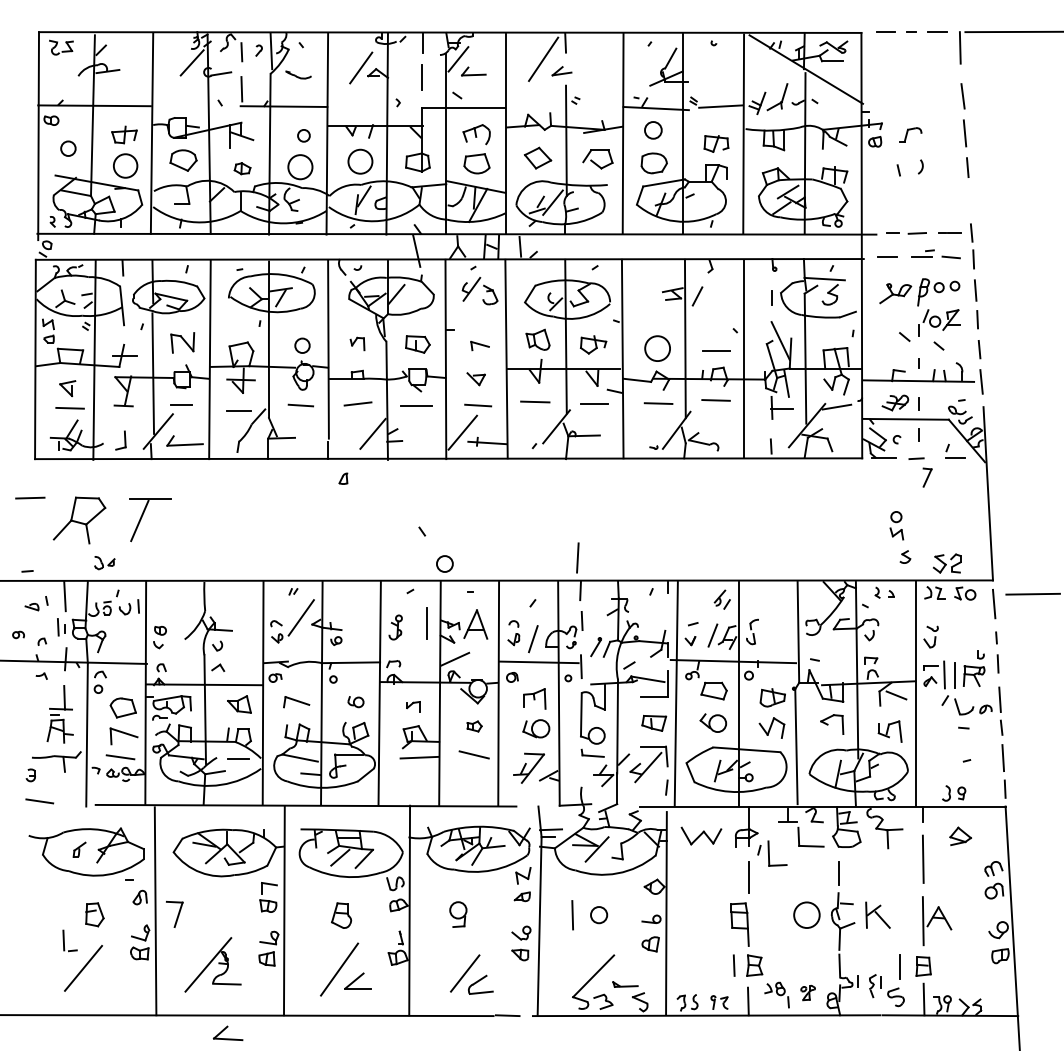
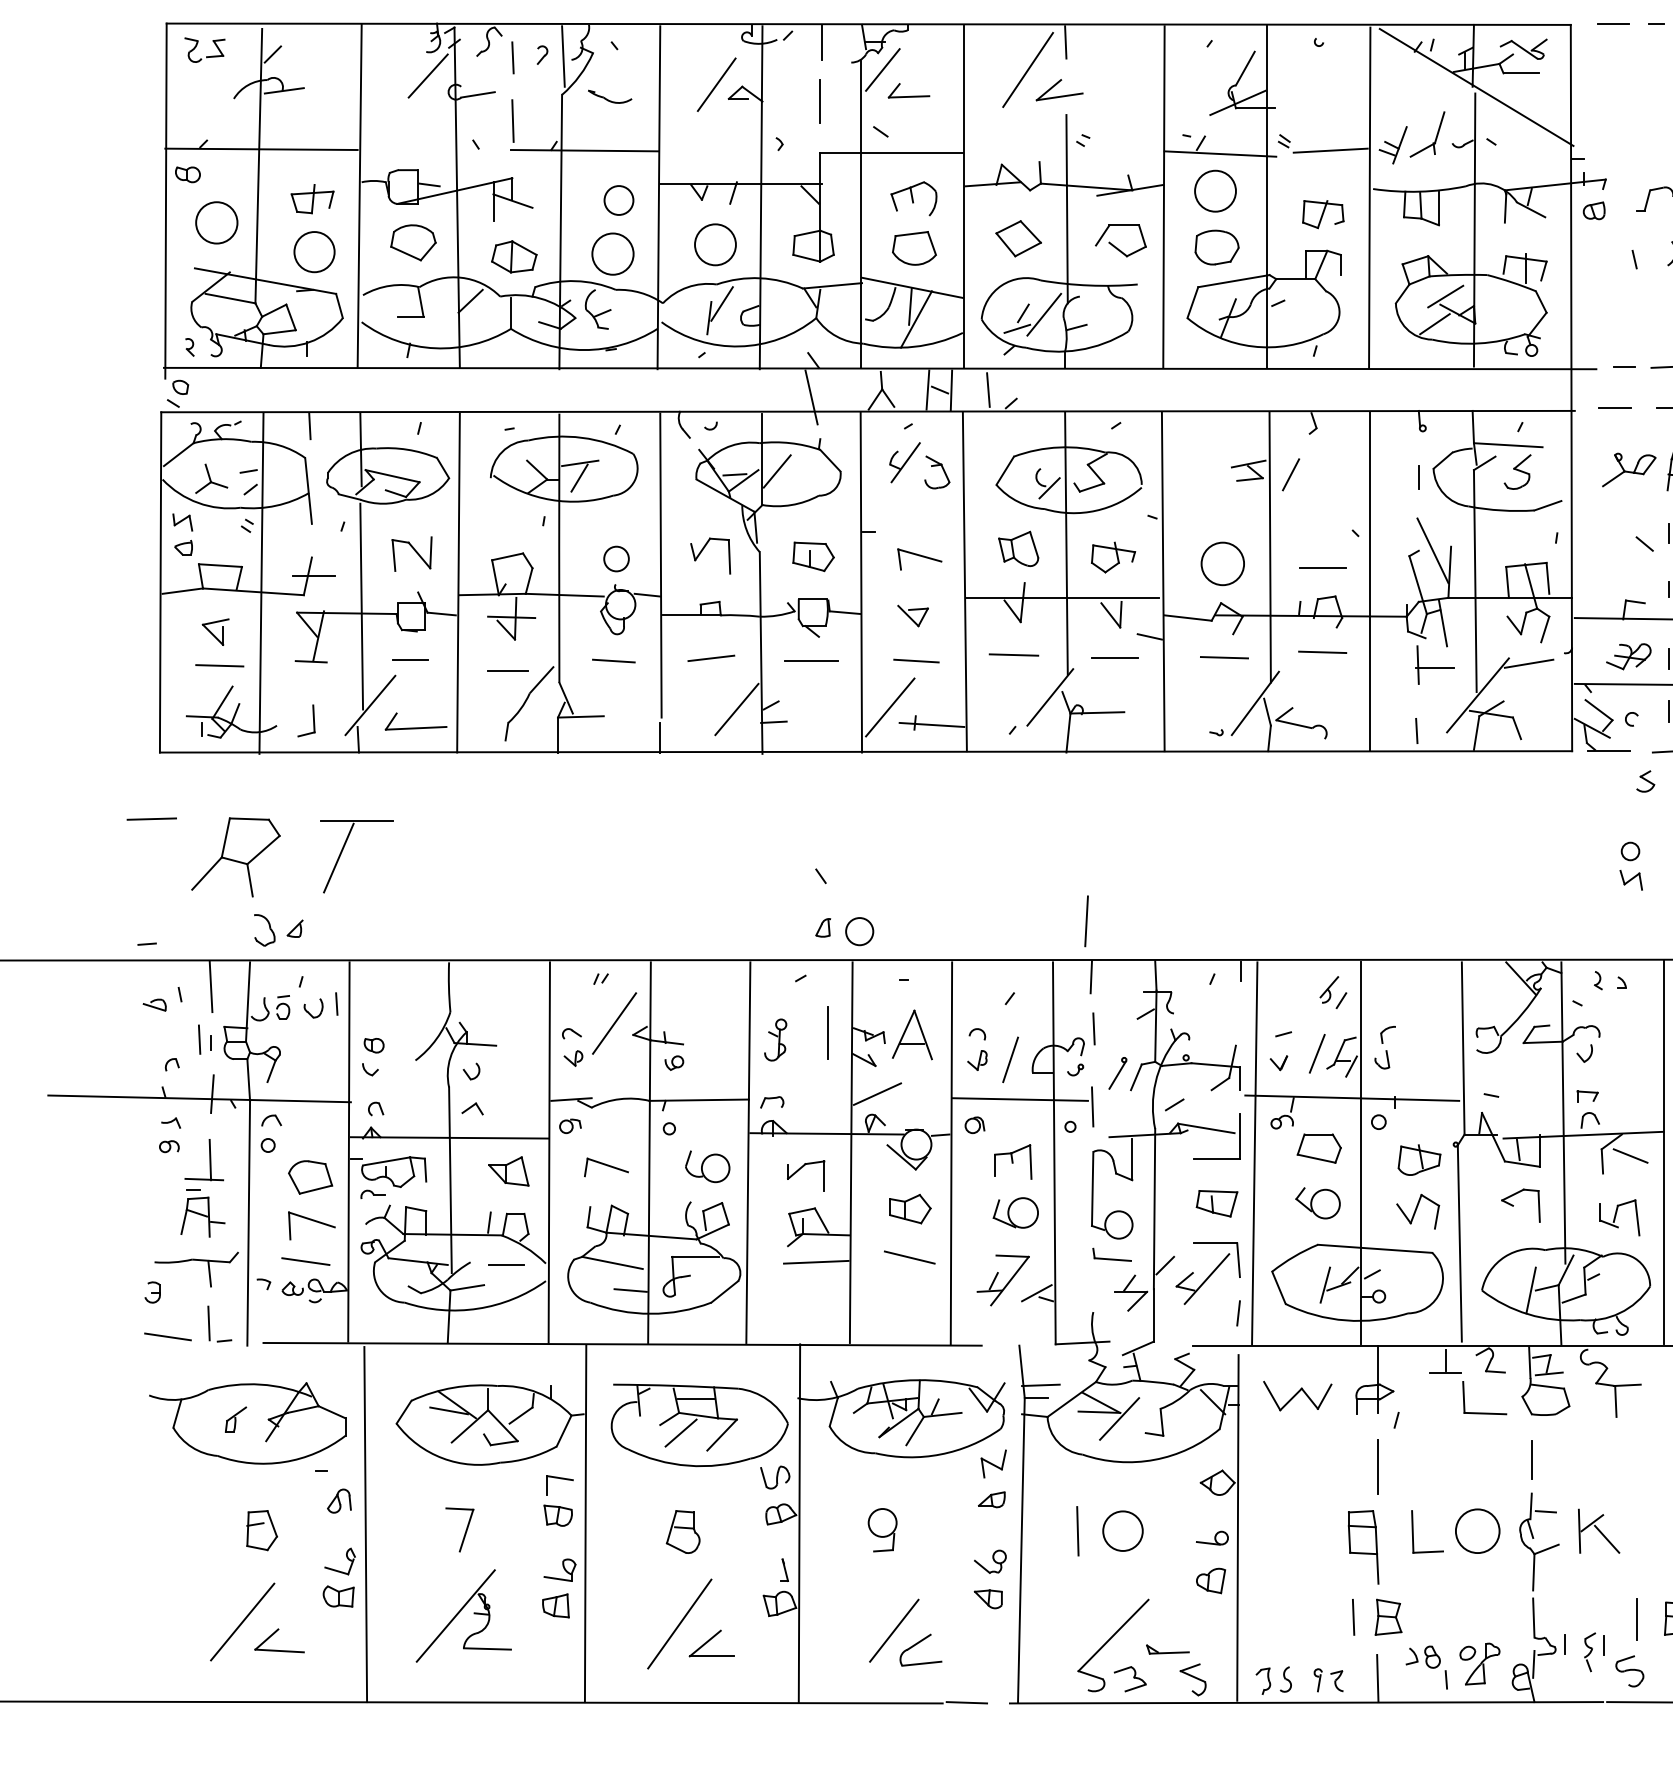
part: (561, 71) -> (1058, 90), size x1.43
circle: (653, 130) -> (1215, 191), size x1.43
circle: (303, 135) -> (618, 200), size x1.43
circle: (68, 148) -> (217, 222), size x1.67
part: (242, 168) -> (514, 256), size x1.67
part: (357, 343) -> (710, 555), size x1.67
part: (479, 345) -> (918, 558), size x1.43
part: (343, 478) -> (823, 927), moved
part: (905, 556) -> (1646, 780), moved
part: (104, 562) -> (278, 929), size x1.43
part: (18, 634) -> (169, 1145), moved
part: (355, 701) -> (707, 1166), size x1.67
part: (413, 706) -> (806, 1174), size x1.67
part: (474, 726) -> (910, 1209), size x1.67
part: (769, 853) -> (1413, 1531), moved
part: (174, 913) -> (459, 1528), moved
circle: (598, 914) -> (1121, 1530), size x1.43
part: (69, 940) -> (218, 1323), moved
part: (807, 992) -> (1478, 1663), size x1.67
part: (227, 1032) -> (278, 1639), moved

